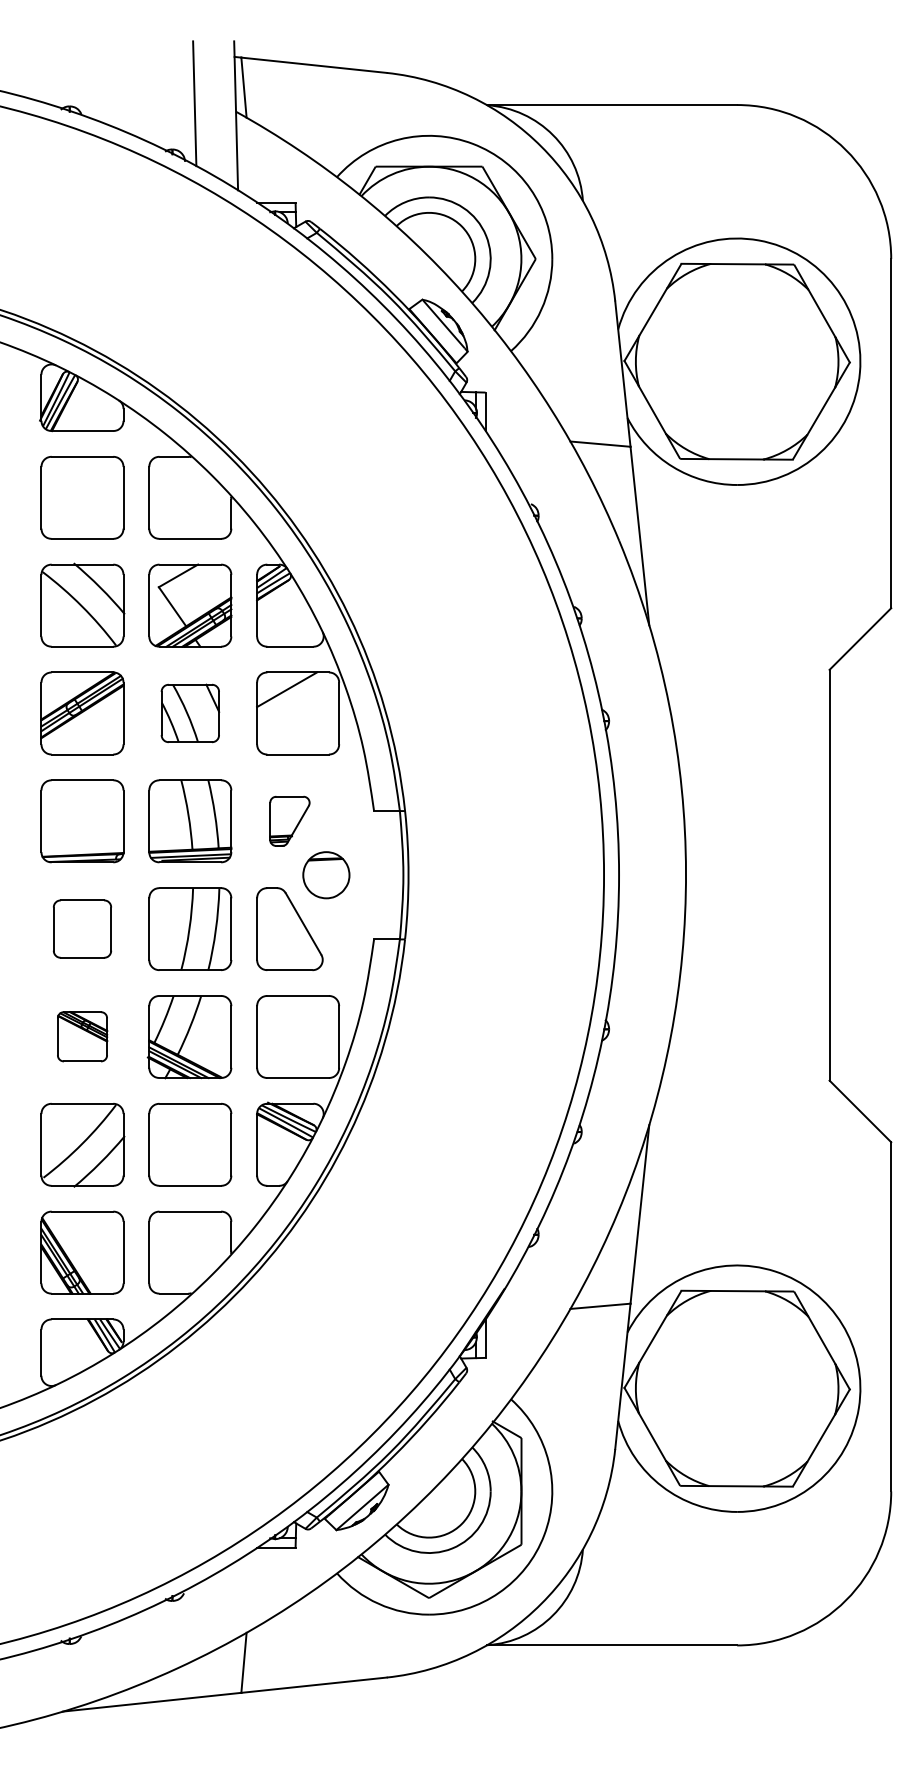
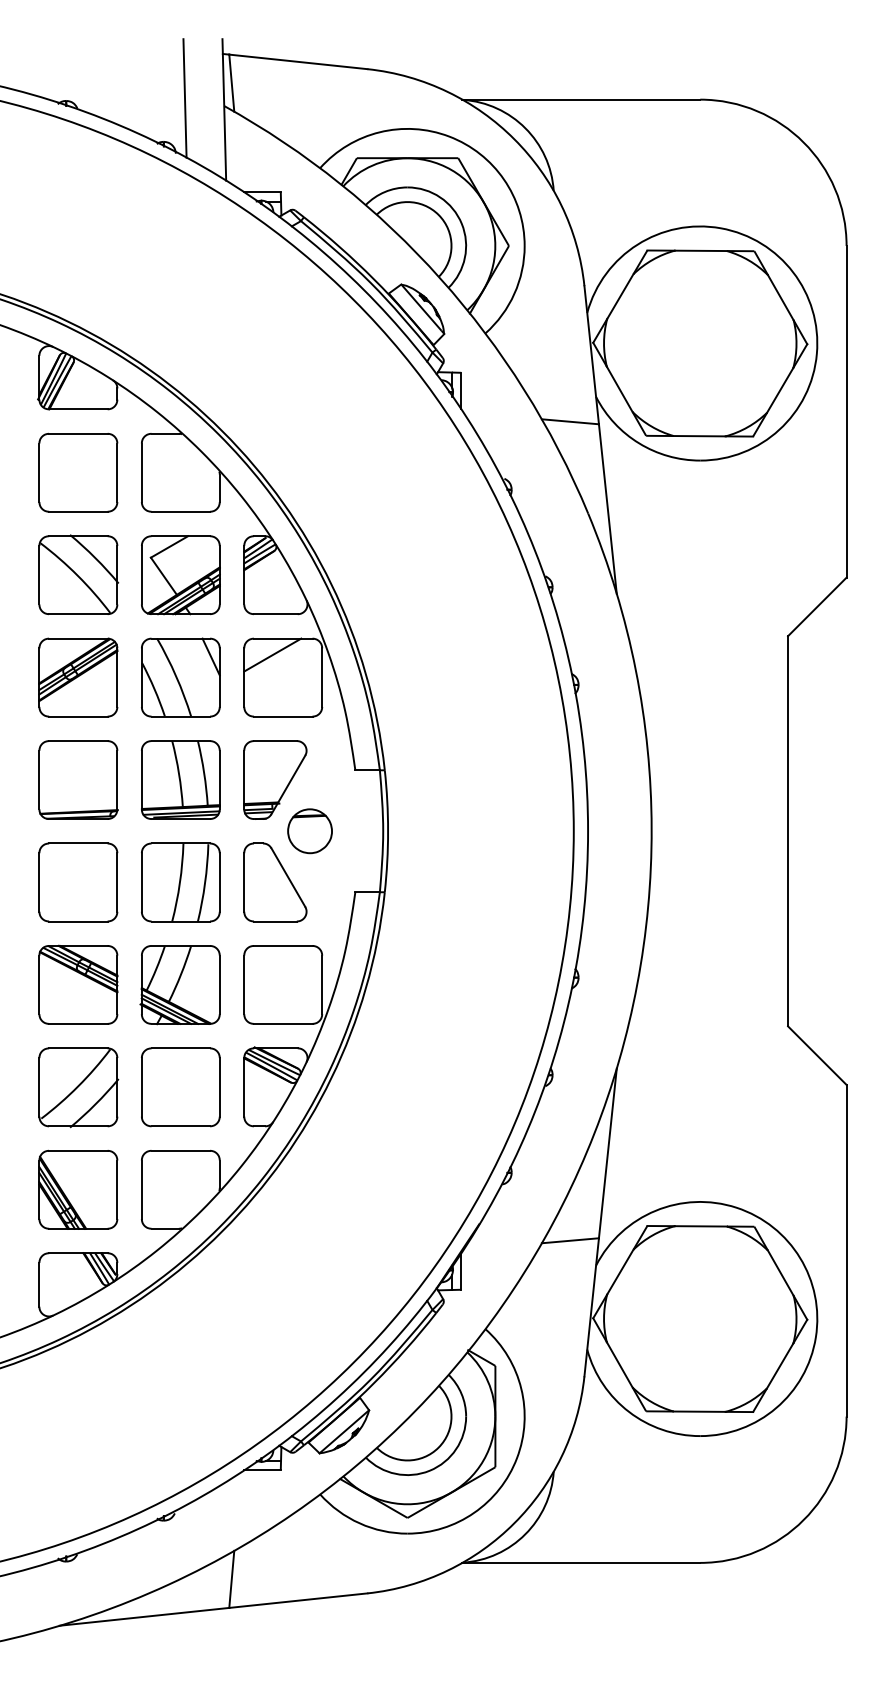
part: (190, 713) -> (180, 677), size x1.43
part: (289, 821) -> (275, 780), size x1.67
part: (82, 928) -> (78, 881), size x1.43
part: (82, 1036) -> (78, 984), size x1.67

